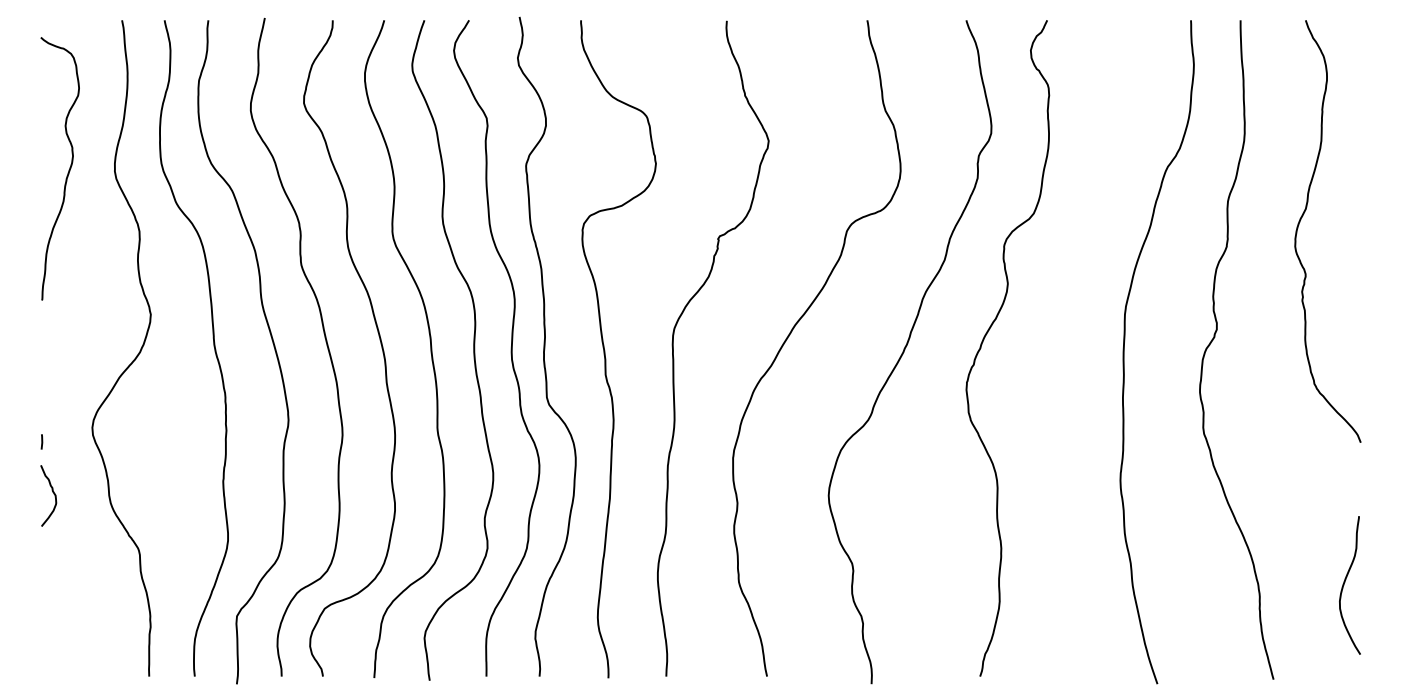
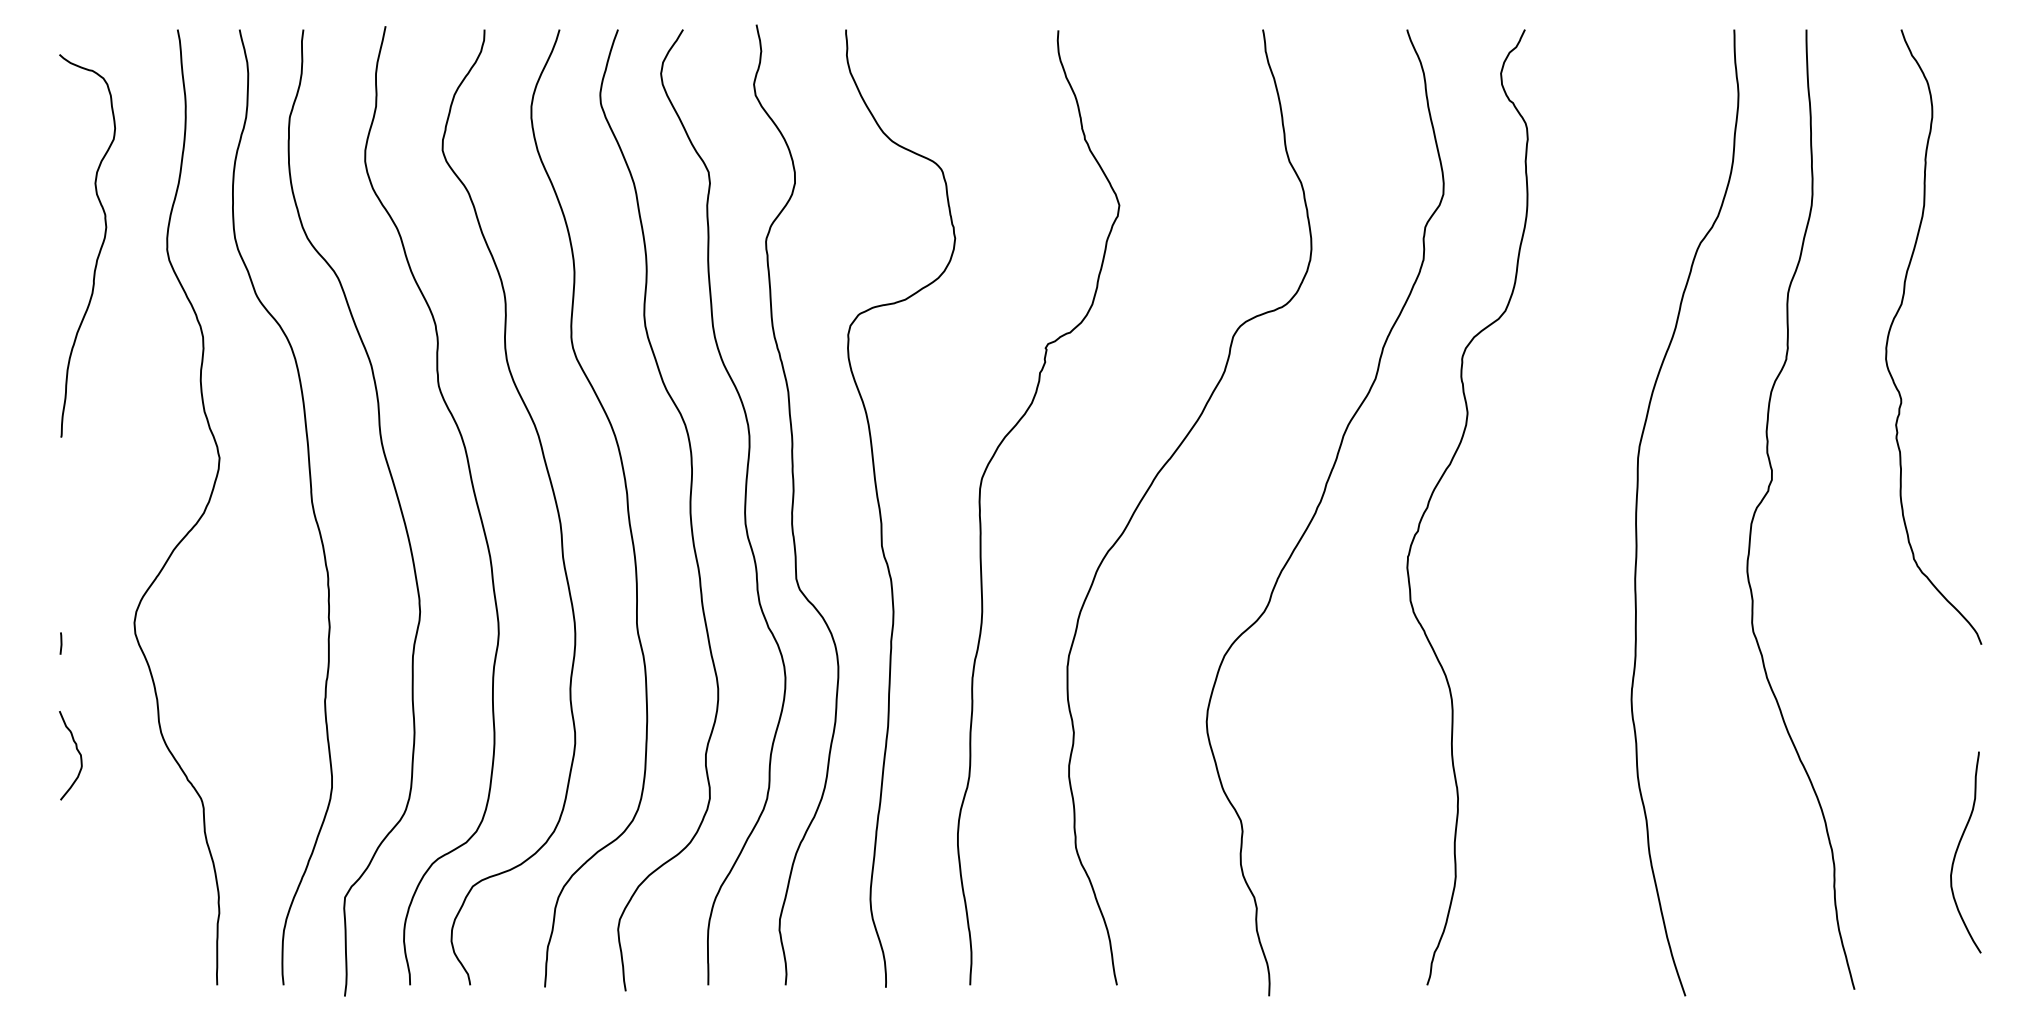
curve: (52, 492) -> (76, 750), moved

